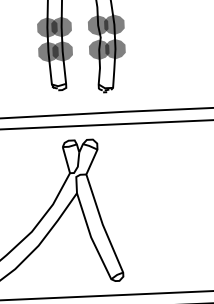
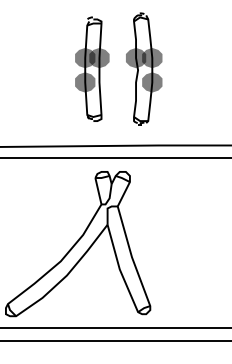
fill: (98, 49) -> (135, 82), removed
fill: (62, 51) -> (99, 82), removed

